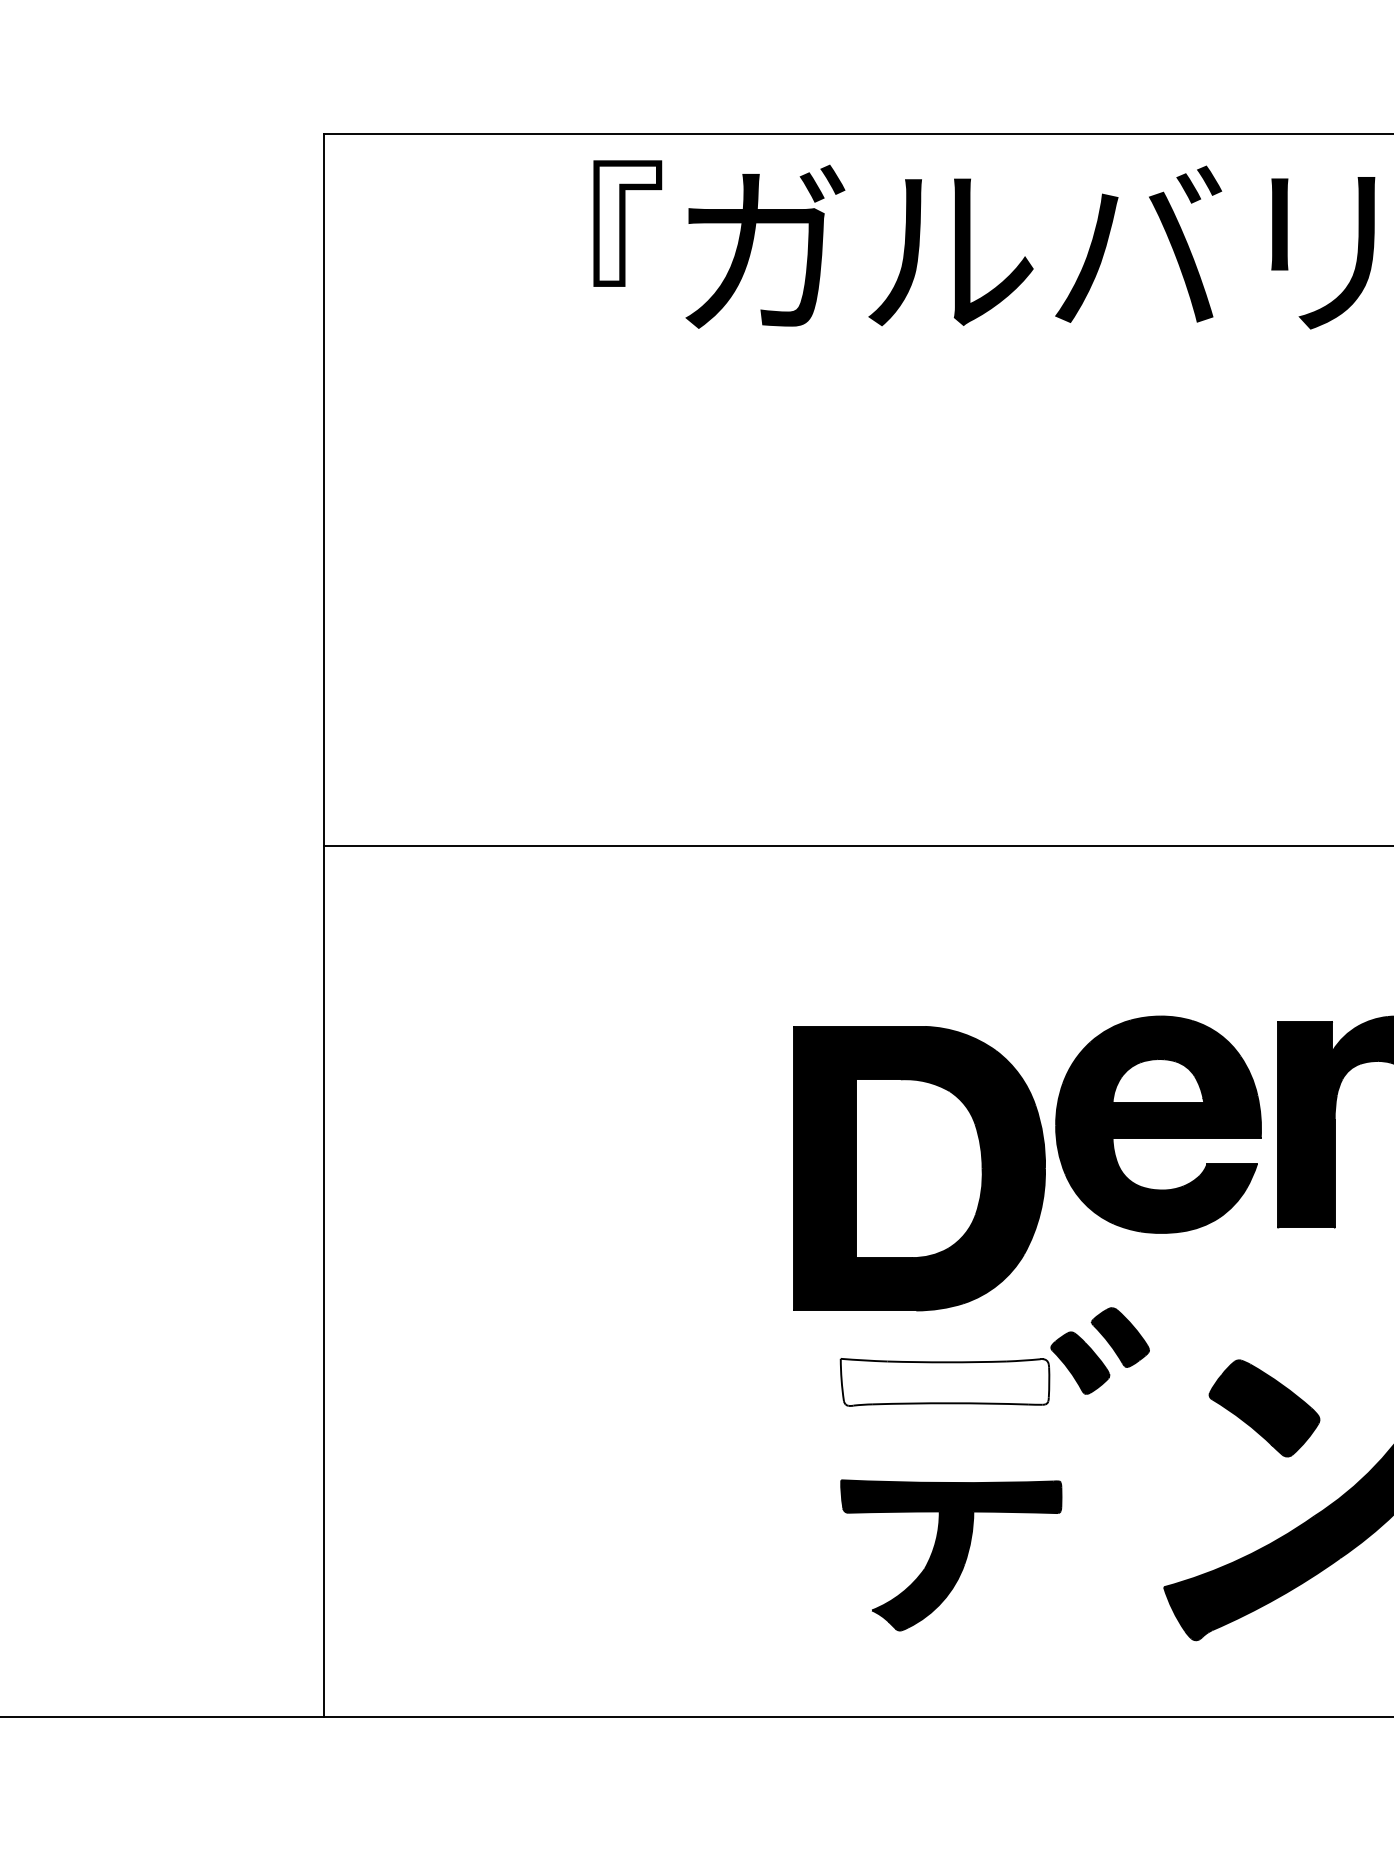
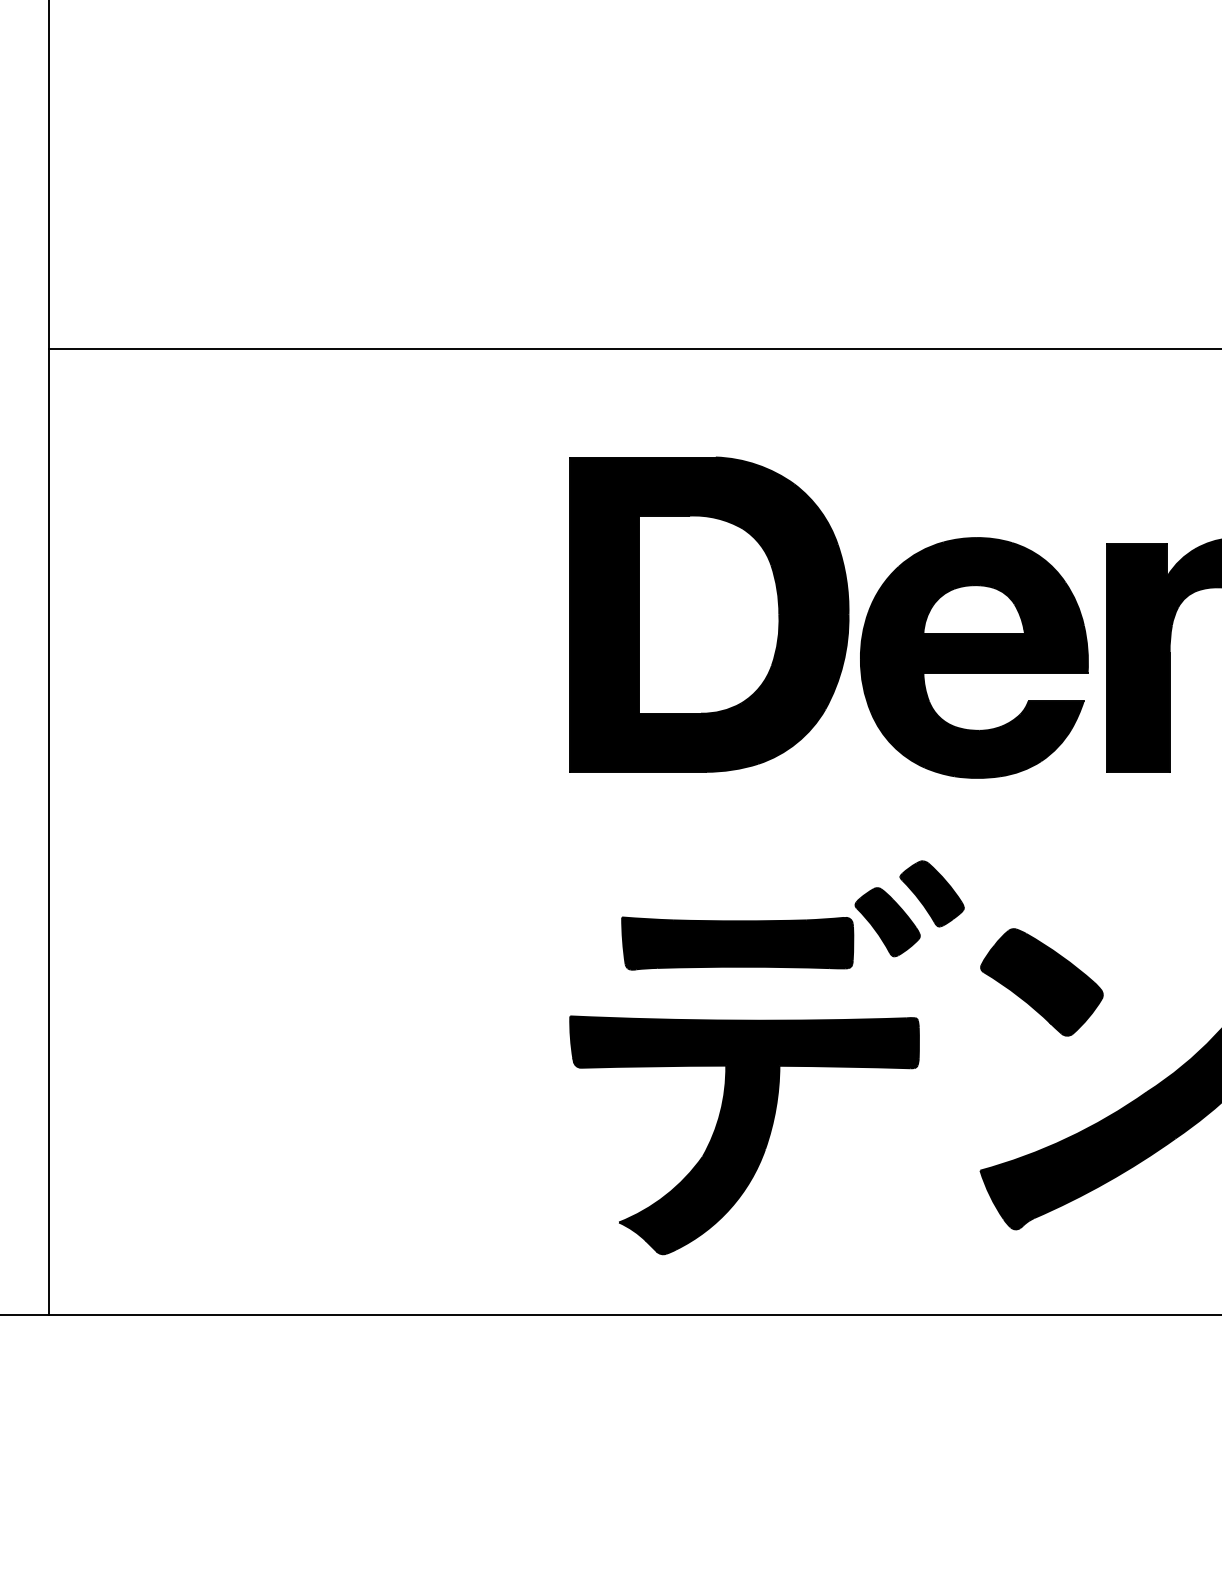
part: (919, 1168) -> (709, 614), moved
fill: (944, 1381) -> (737, 942), added
part: (1264, 1408) -> (1041, 982), moved
part: (951, 1555) -> (744, 1135), size x1.43

